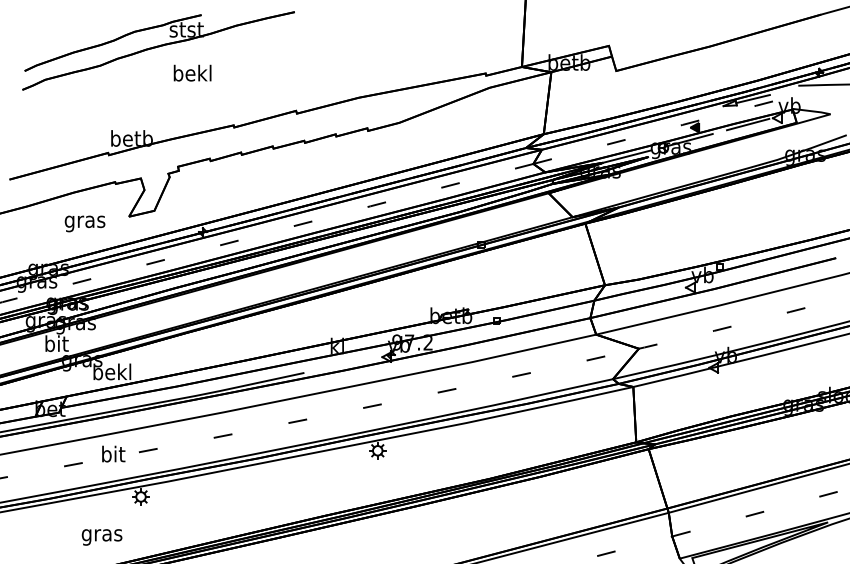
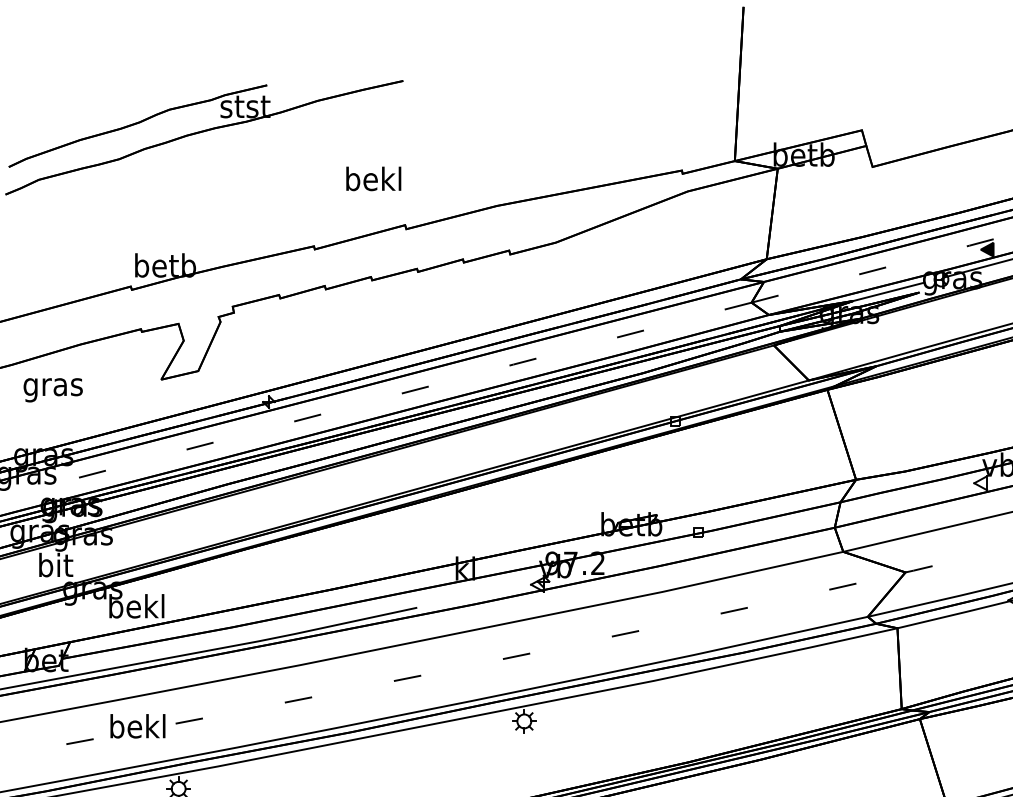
text: (192, 72) -> (373, 177), moved
text: (84, 223) -> (52, 389), moved
text: (112, 453) -> (137, 725), bit -> bekl

